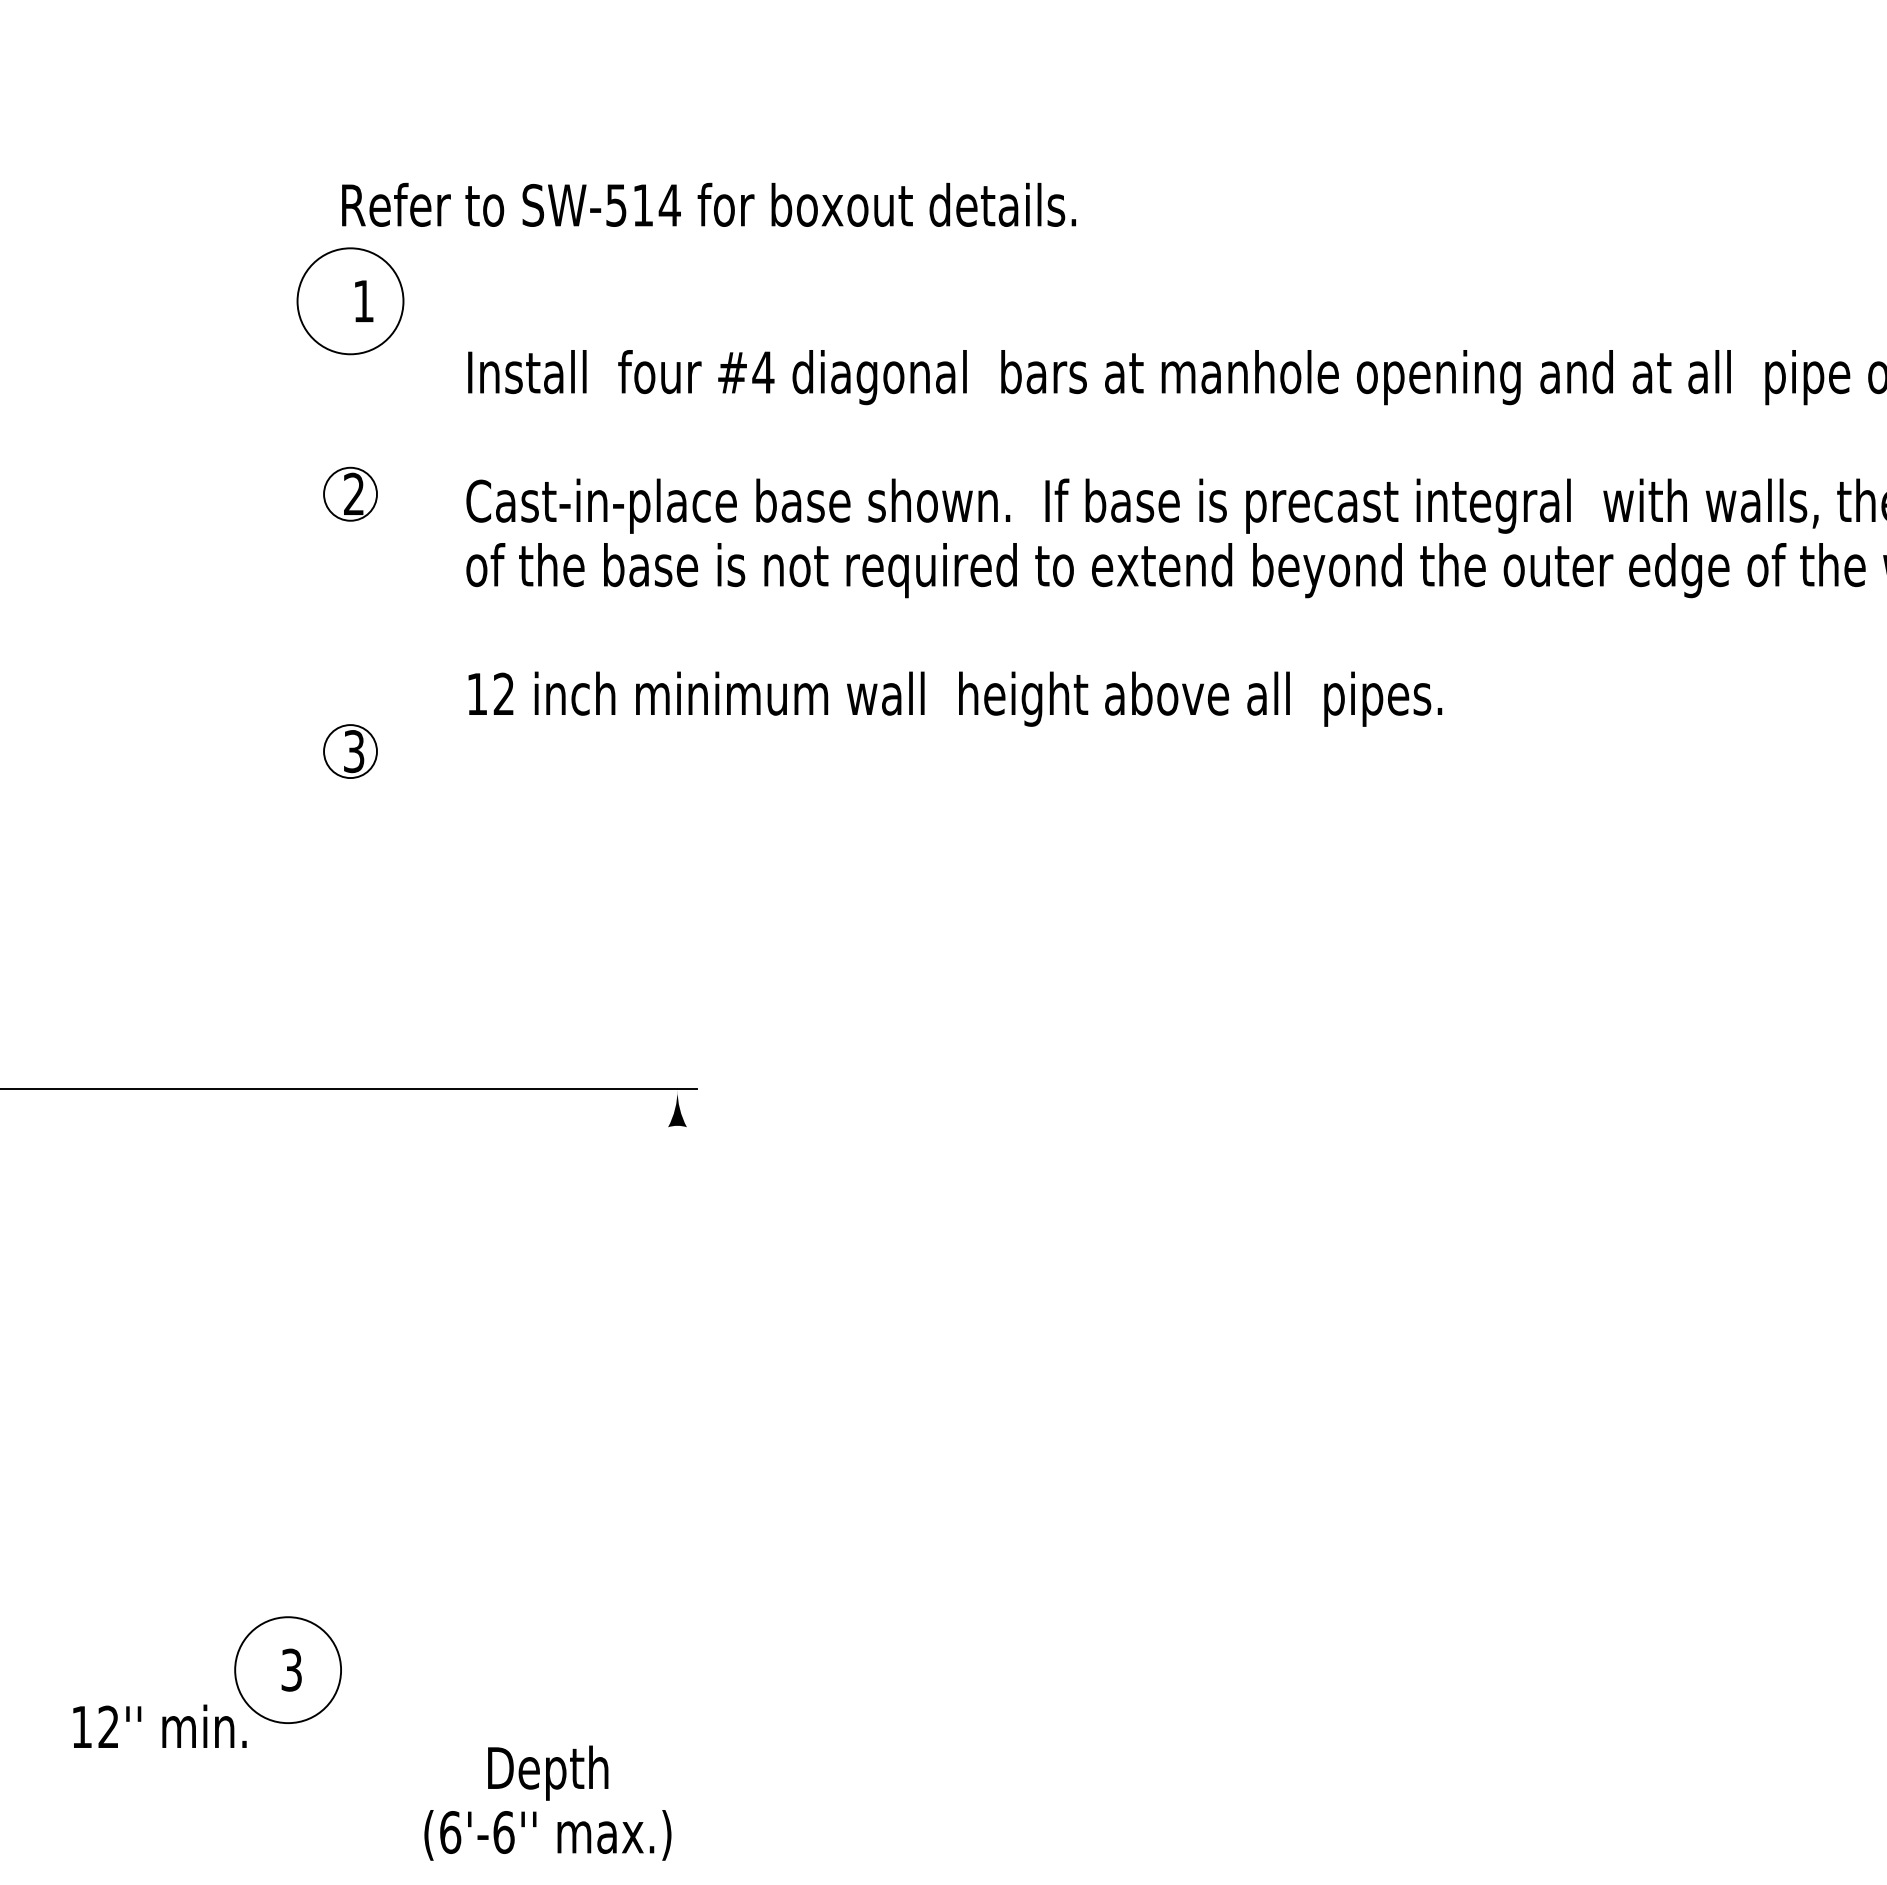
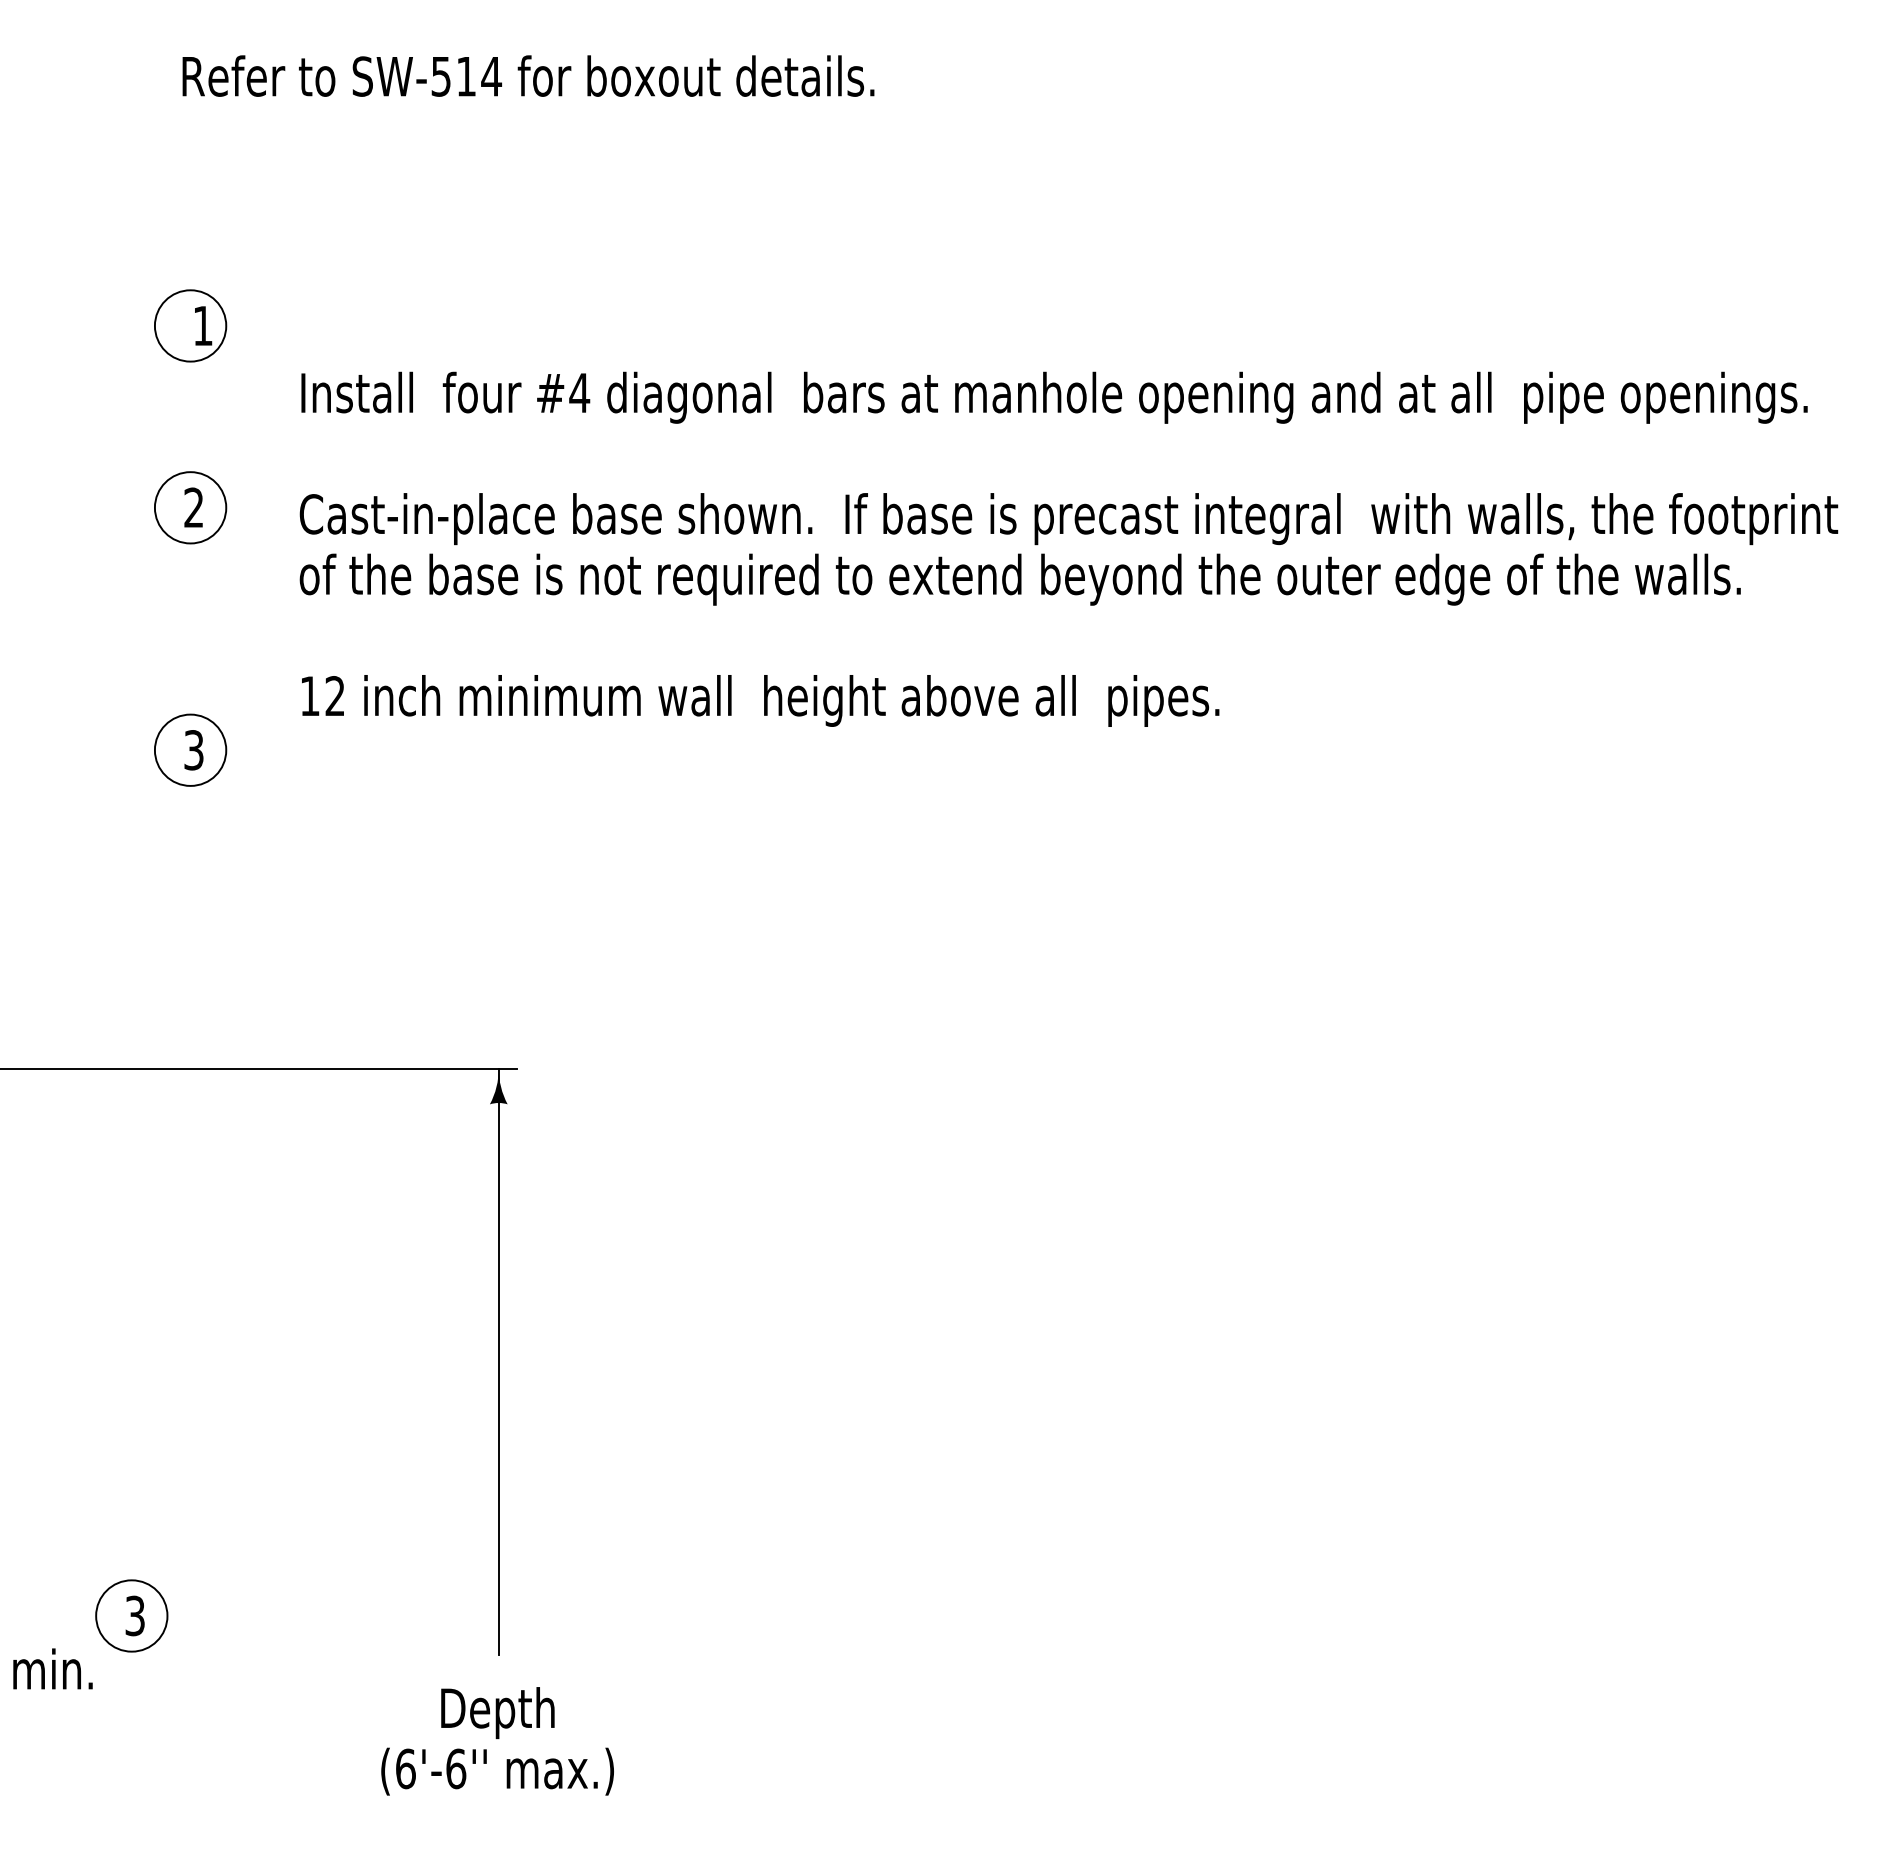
text: (709, 204) -> (528, 75), moved
circle: (350, 300) -> (190, 325), size x0.71
circle: (350, 493) -> (190, 507), size x1.43
circle: (350, 750) -> (190, 749), size x1.43
line: (677, 1400) -> (498, 1361), added
circle: (287, 1669) -> (131, 1615), size x0.71
text: (547, 1803) -> (497, 1741), moved

